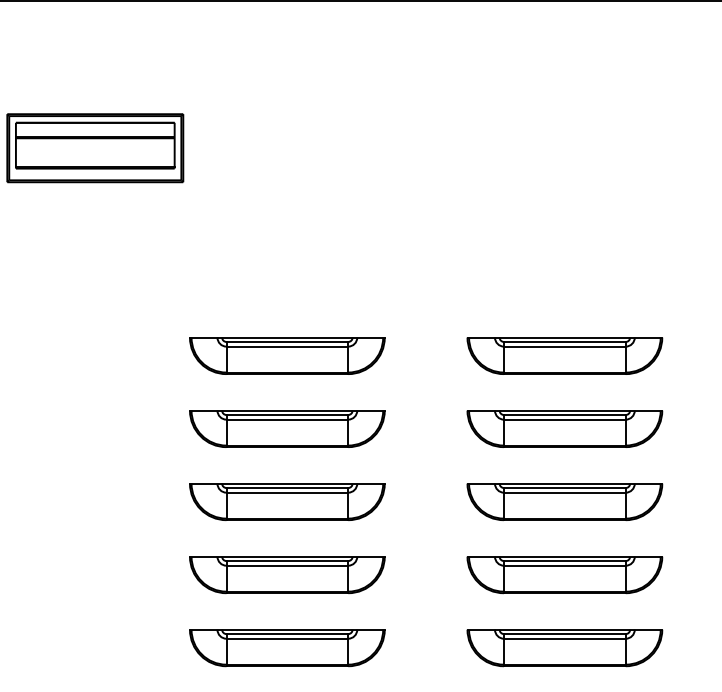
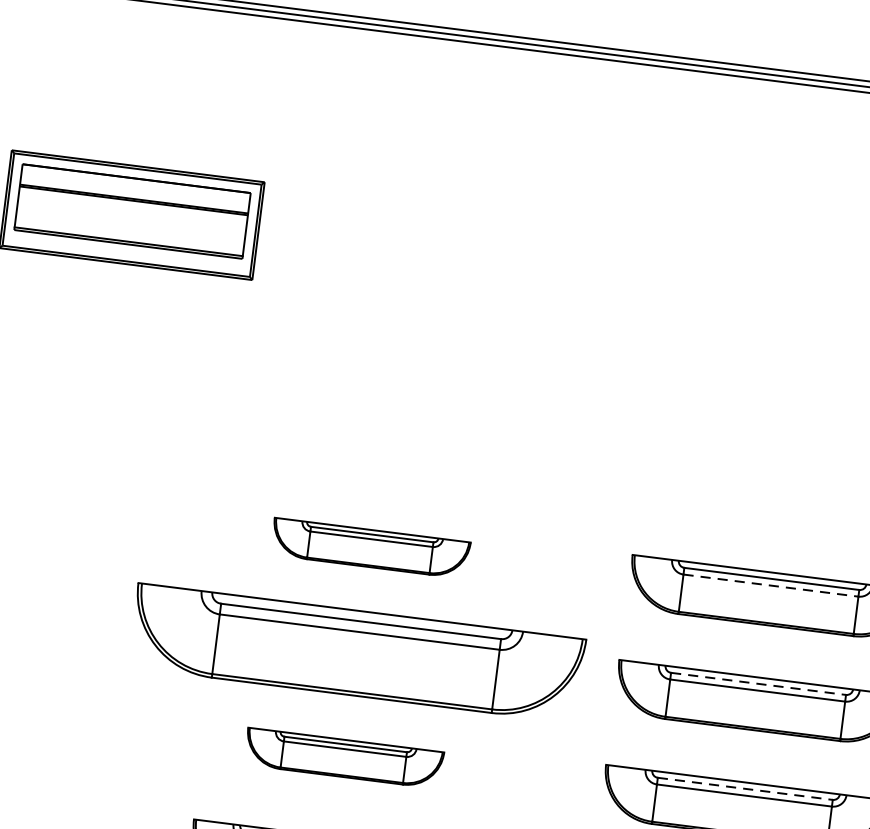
line: (564, 346) -> (770, 585), solid -> dashed
part: (287, 355) -> (370, 547), size x0.7
line: (564, 415) -> (757, 684), solid -> dashed
part: (287, 428) -> (357, 652), size x1.6
line: (564, 488) -> (744, 789), solid -> dashed
part: (287, 501) -> (344, 757), size x0.7

